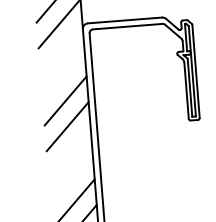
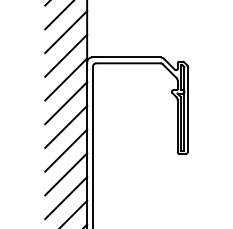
line: (61, 49) -> (66, 79), added
line: (64, 75) -> (66, 103), added
line: (70, 152) -> (66, 174), added
line: (72, 178) -> (66, 198), added

